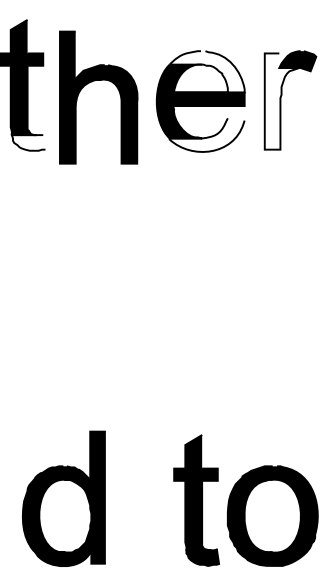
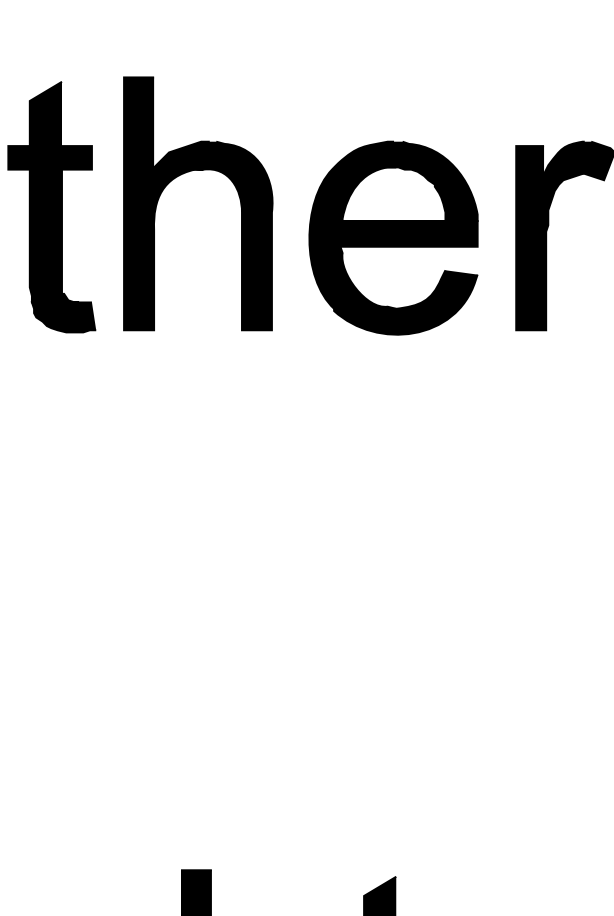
fill: (206, 71) -> (404, 180), added
part: (92, 82) -> (186, 174), moved
fill: (281, 101) -> (548, 238), added
fill: (206, 134) -> (404, 301), added
fill: (28, 142) -> (63, 316), added

